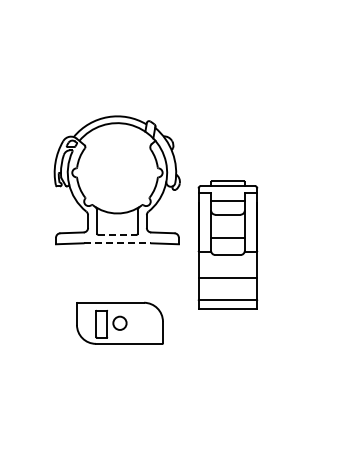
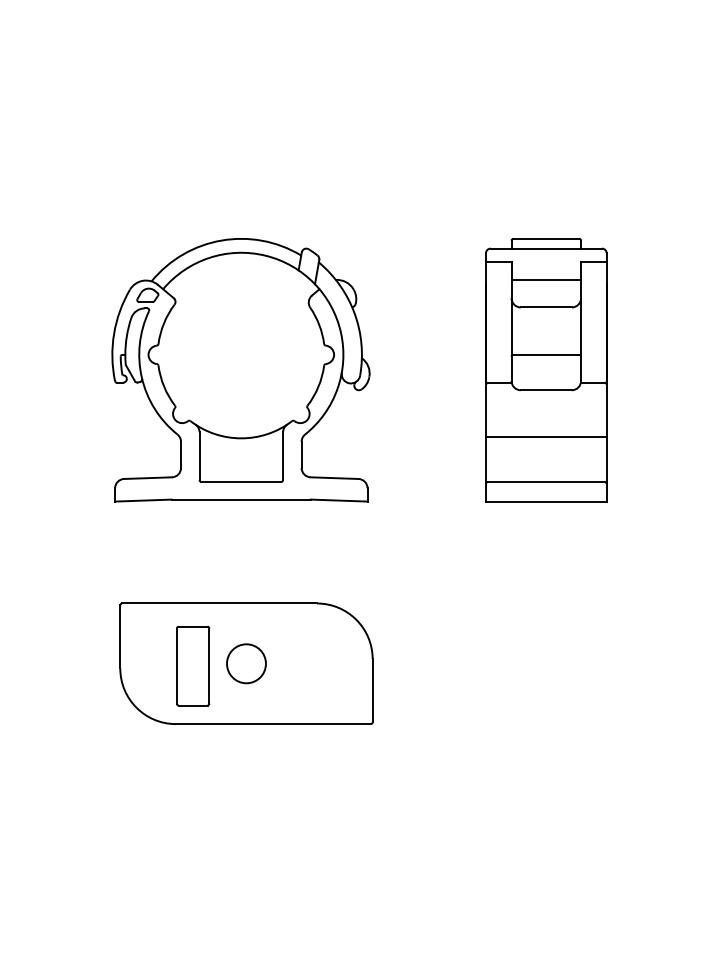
line: (117, 234) -> (241, 481), dashed -> solid
line: (117, 243) -> (241, 499), dashed -> solid
part: (227, 244) -> (545, 368), moved
part: (119, 323) -> (245, 664), size x1.43

